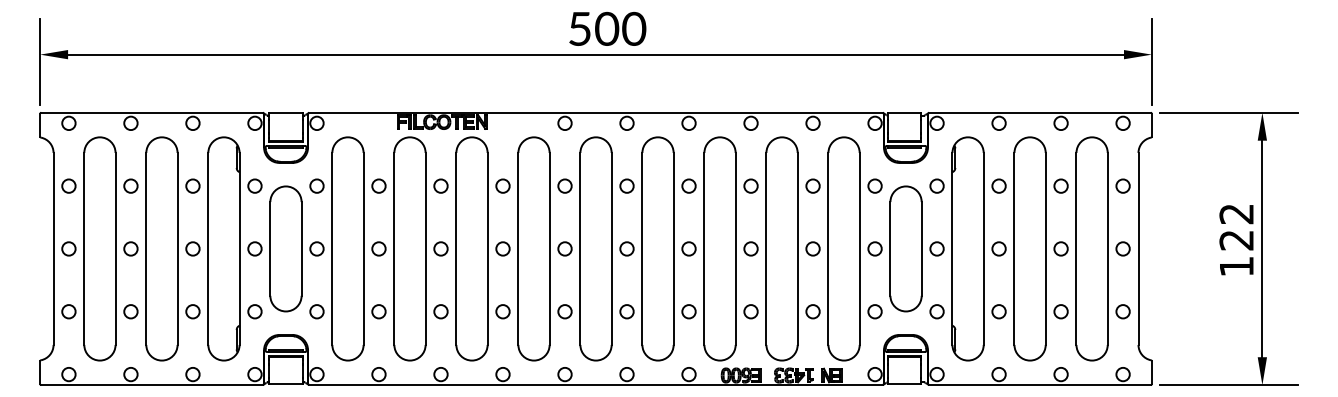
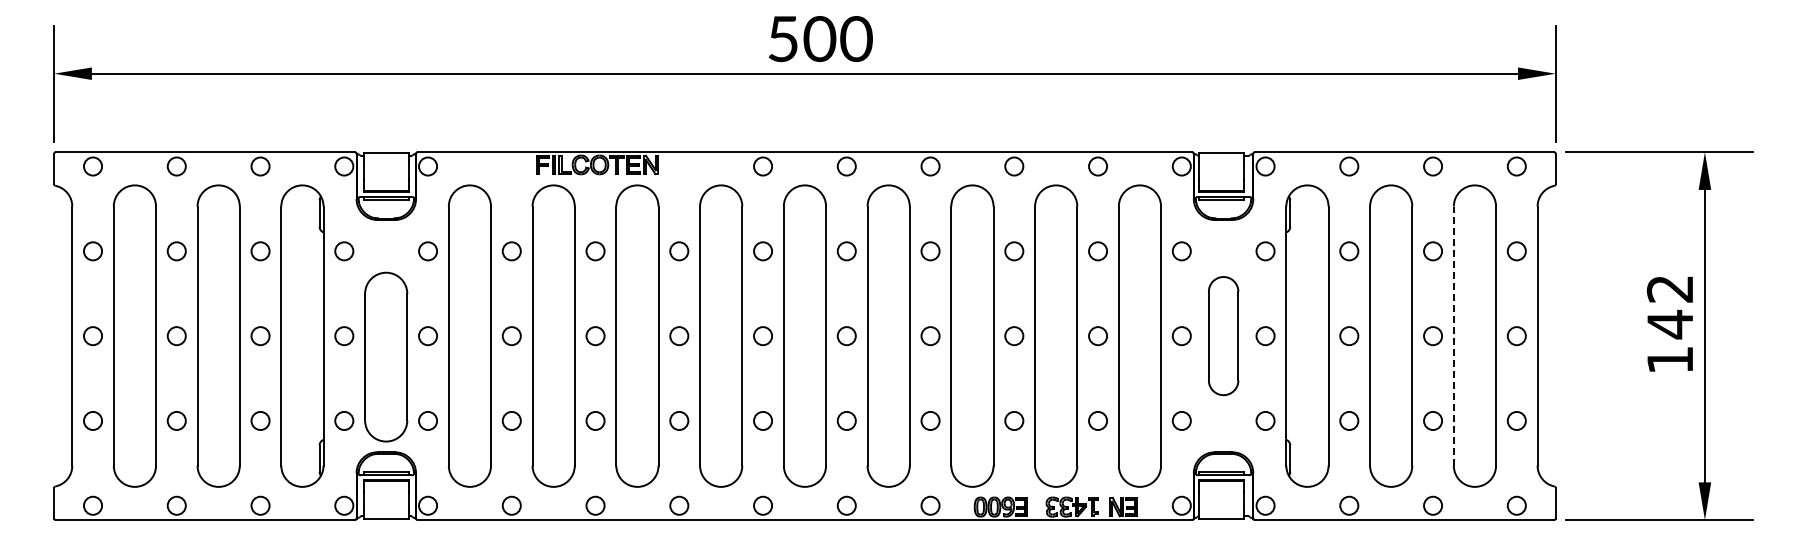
text: (1236, 240) -> (1669, 324), 122 -> 142
part: (286, 248) -> (386, 356), moved
part: (905, 248) -> (1223, 335), size x0.7
line: (1076, 249) -> (1453, 336), solid -> dashed

